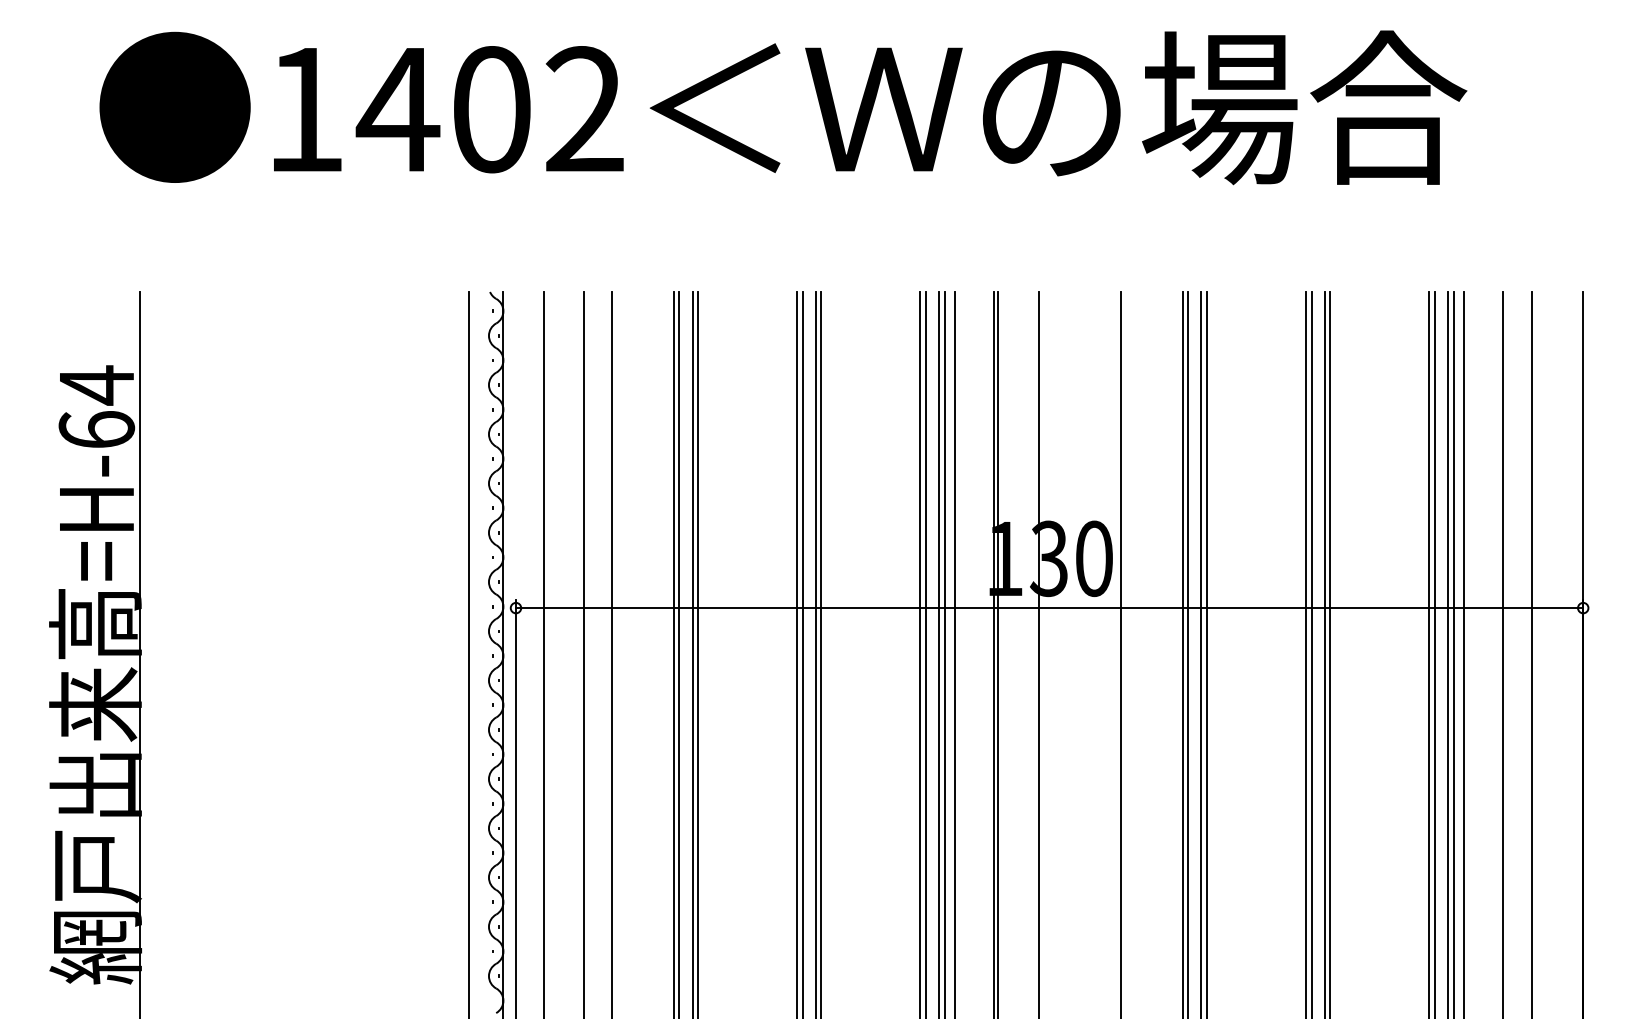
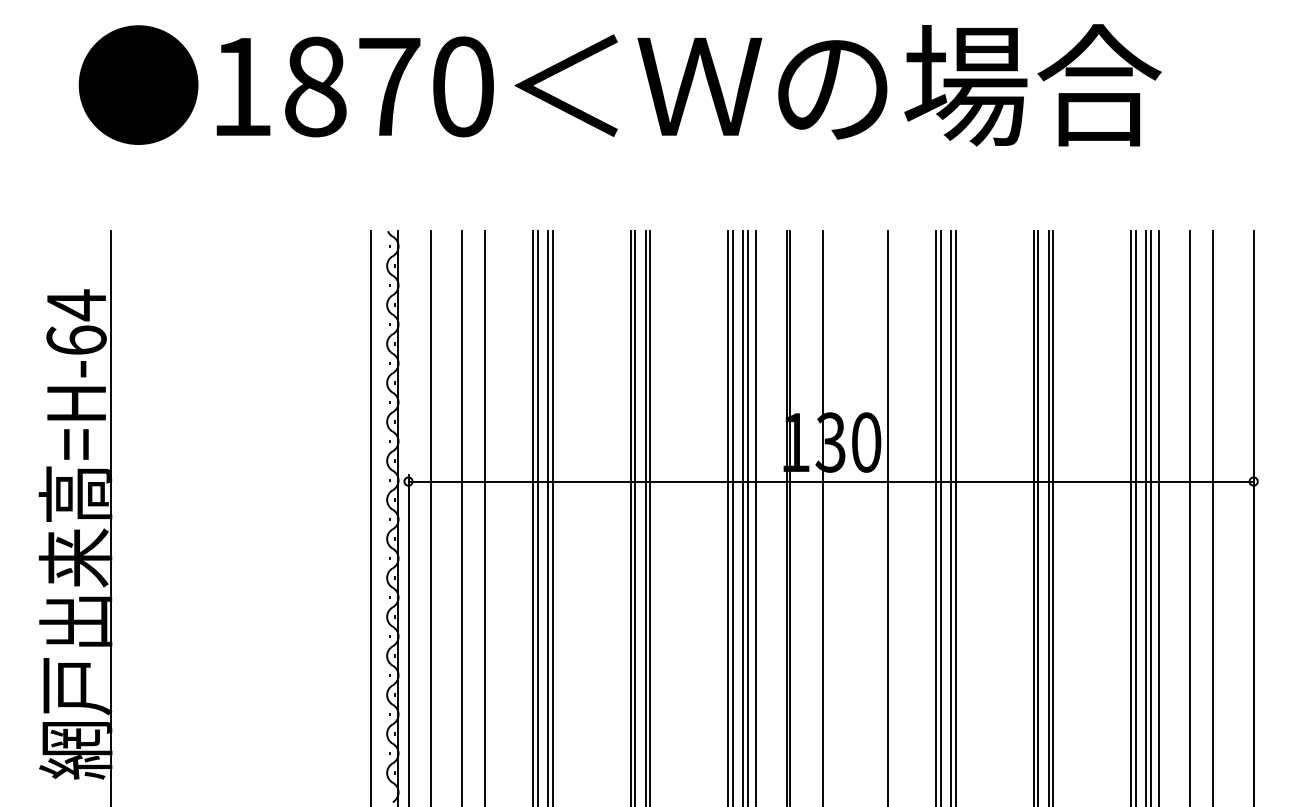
text: (489, 109) -> (387, 86), 1402 -> 1870

